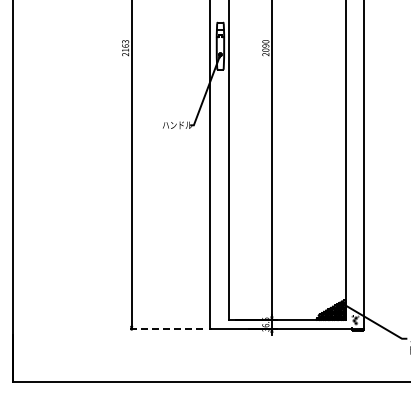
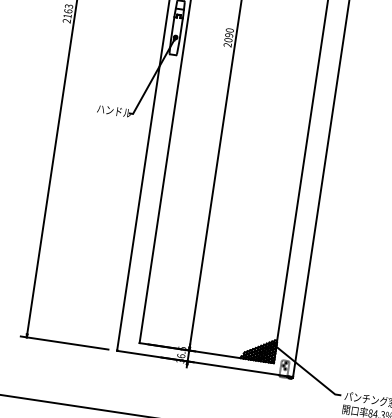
line: (164, 329) -> (64, 343), dashed -> solid

